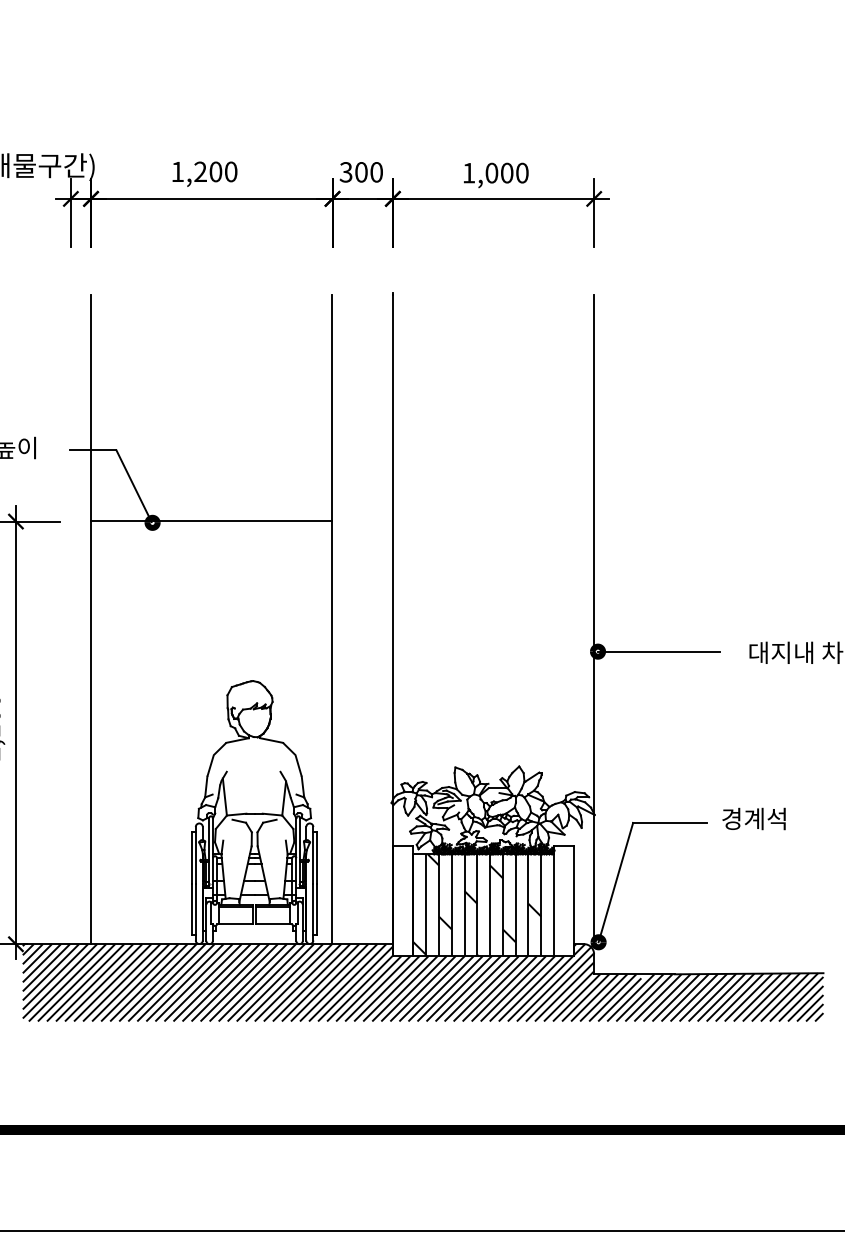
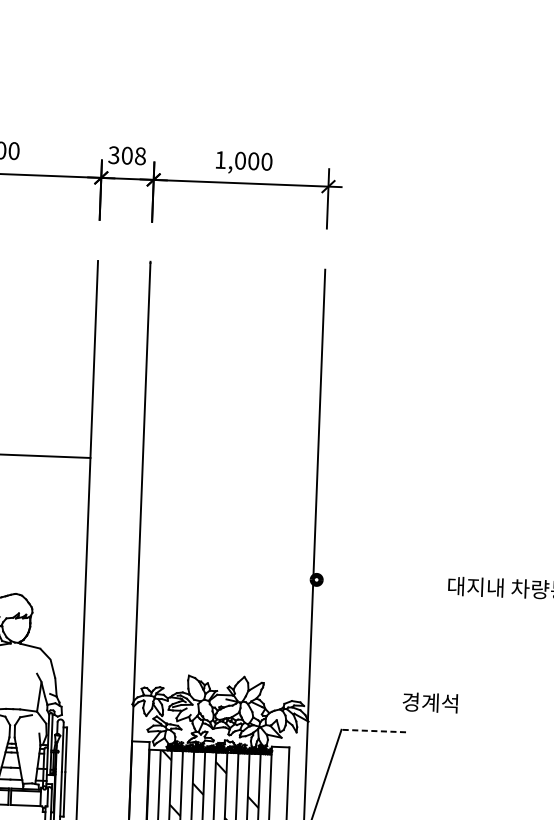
text: (376, 172) -> (140, 156), 300 -> 308
line: (659, 651) -> (370, 581), removed
text: (753, 818) -> (429, 702), moved
line: (669, 822) -> (373, 730), solid -> dashed

